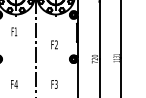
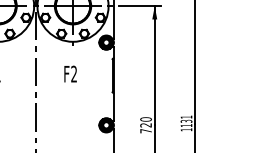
text: (54, 44) -> (70, 73), moved

